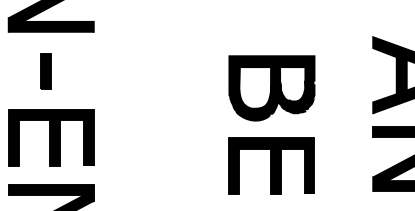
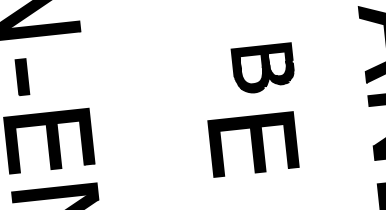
part: (45, 71) -> (21, 77), moved
part: (271, 88) -> (263, 68), size x0.7
part: (271, 165) -> (253, 144), moved

